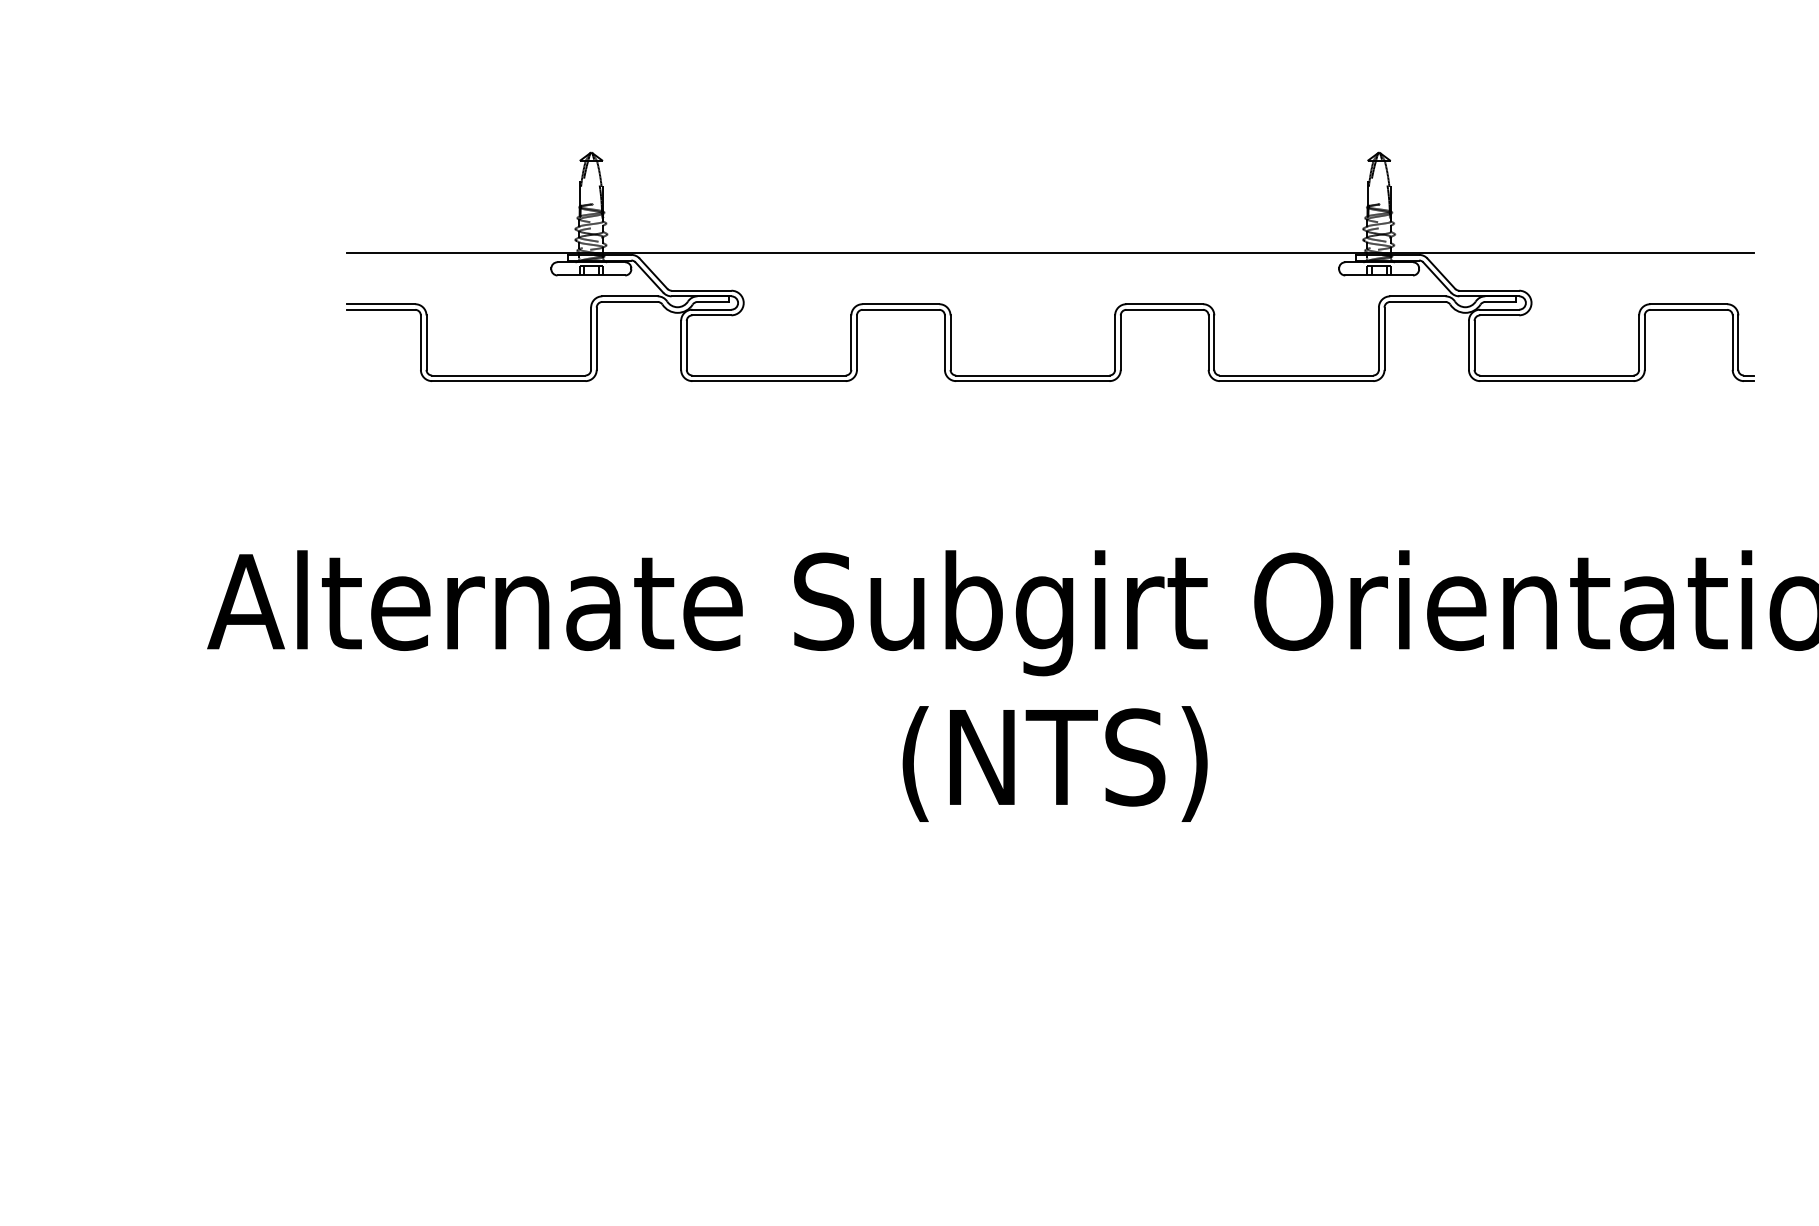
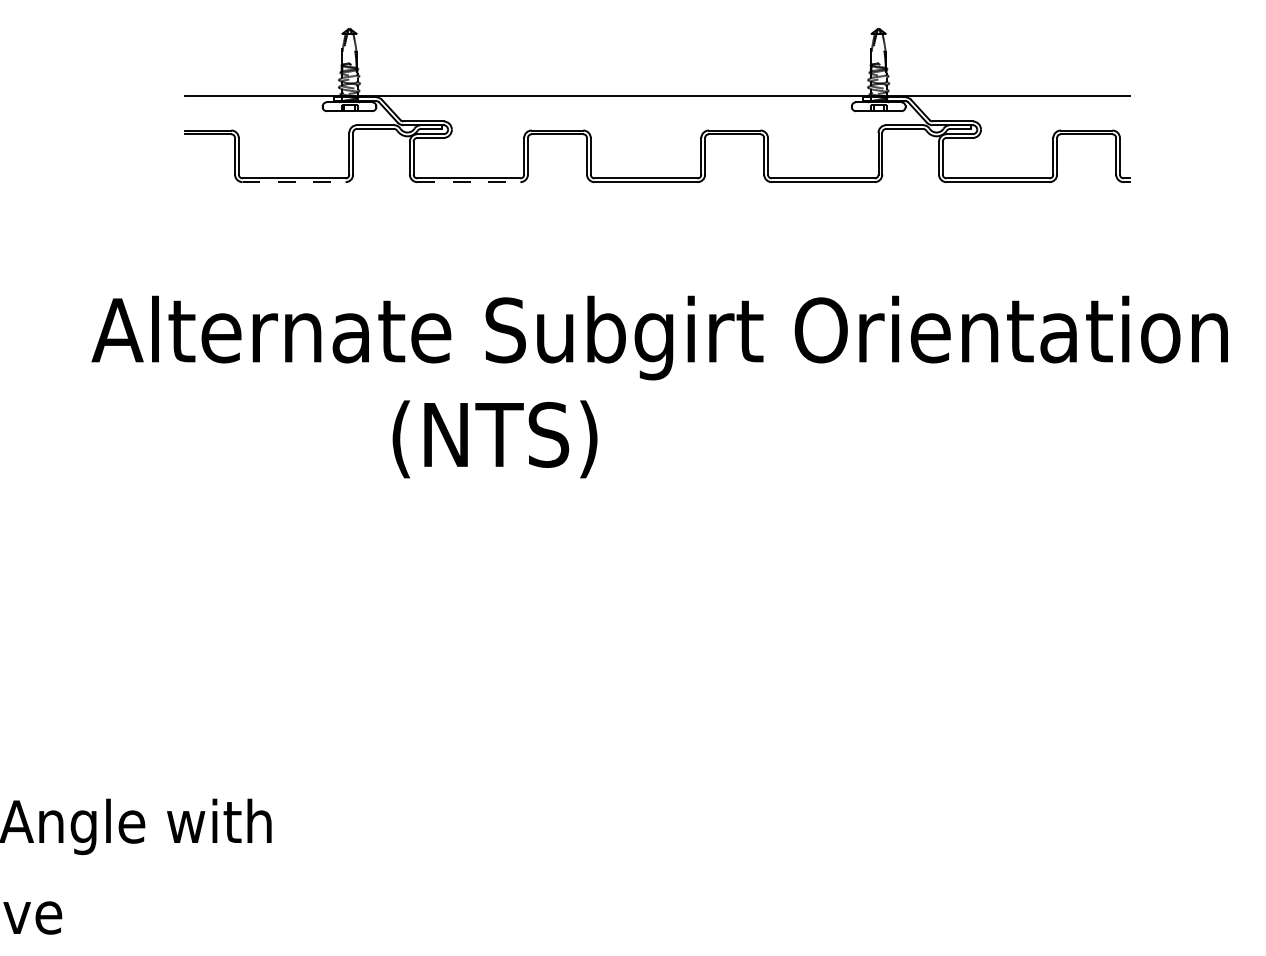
line: (509, 381) -> (294, 182), solid -> dashed
line: (769, 381) -> (469, 182), solid -> dashed
text: (1054, 764) -> (494, 439), moved

